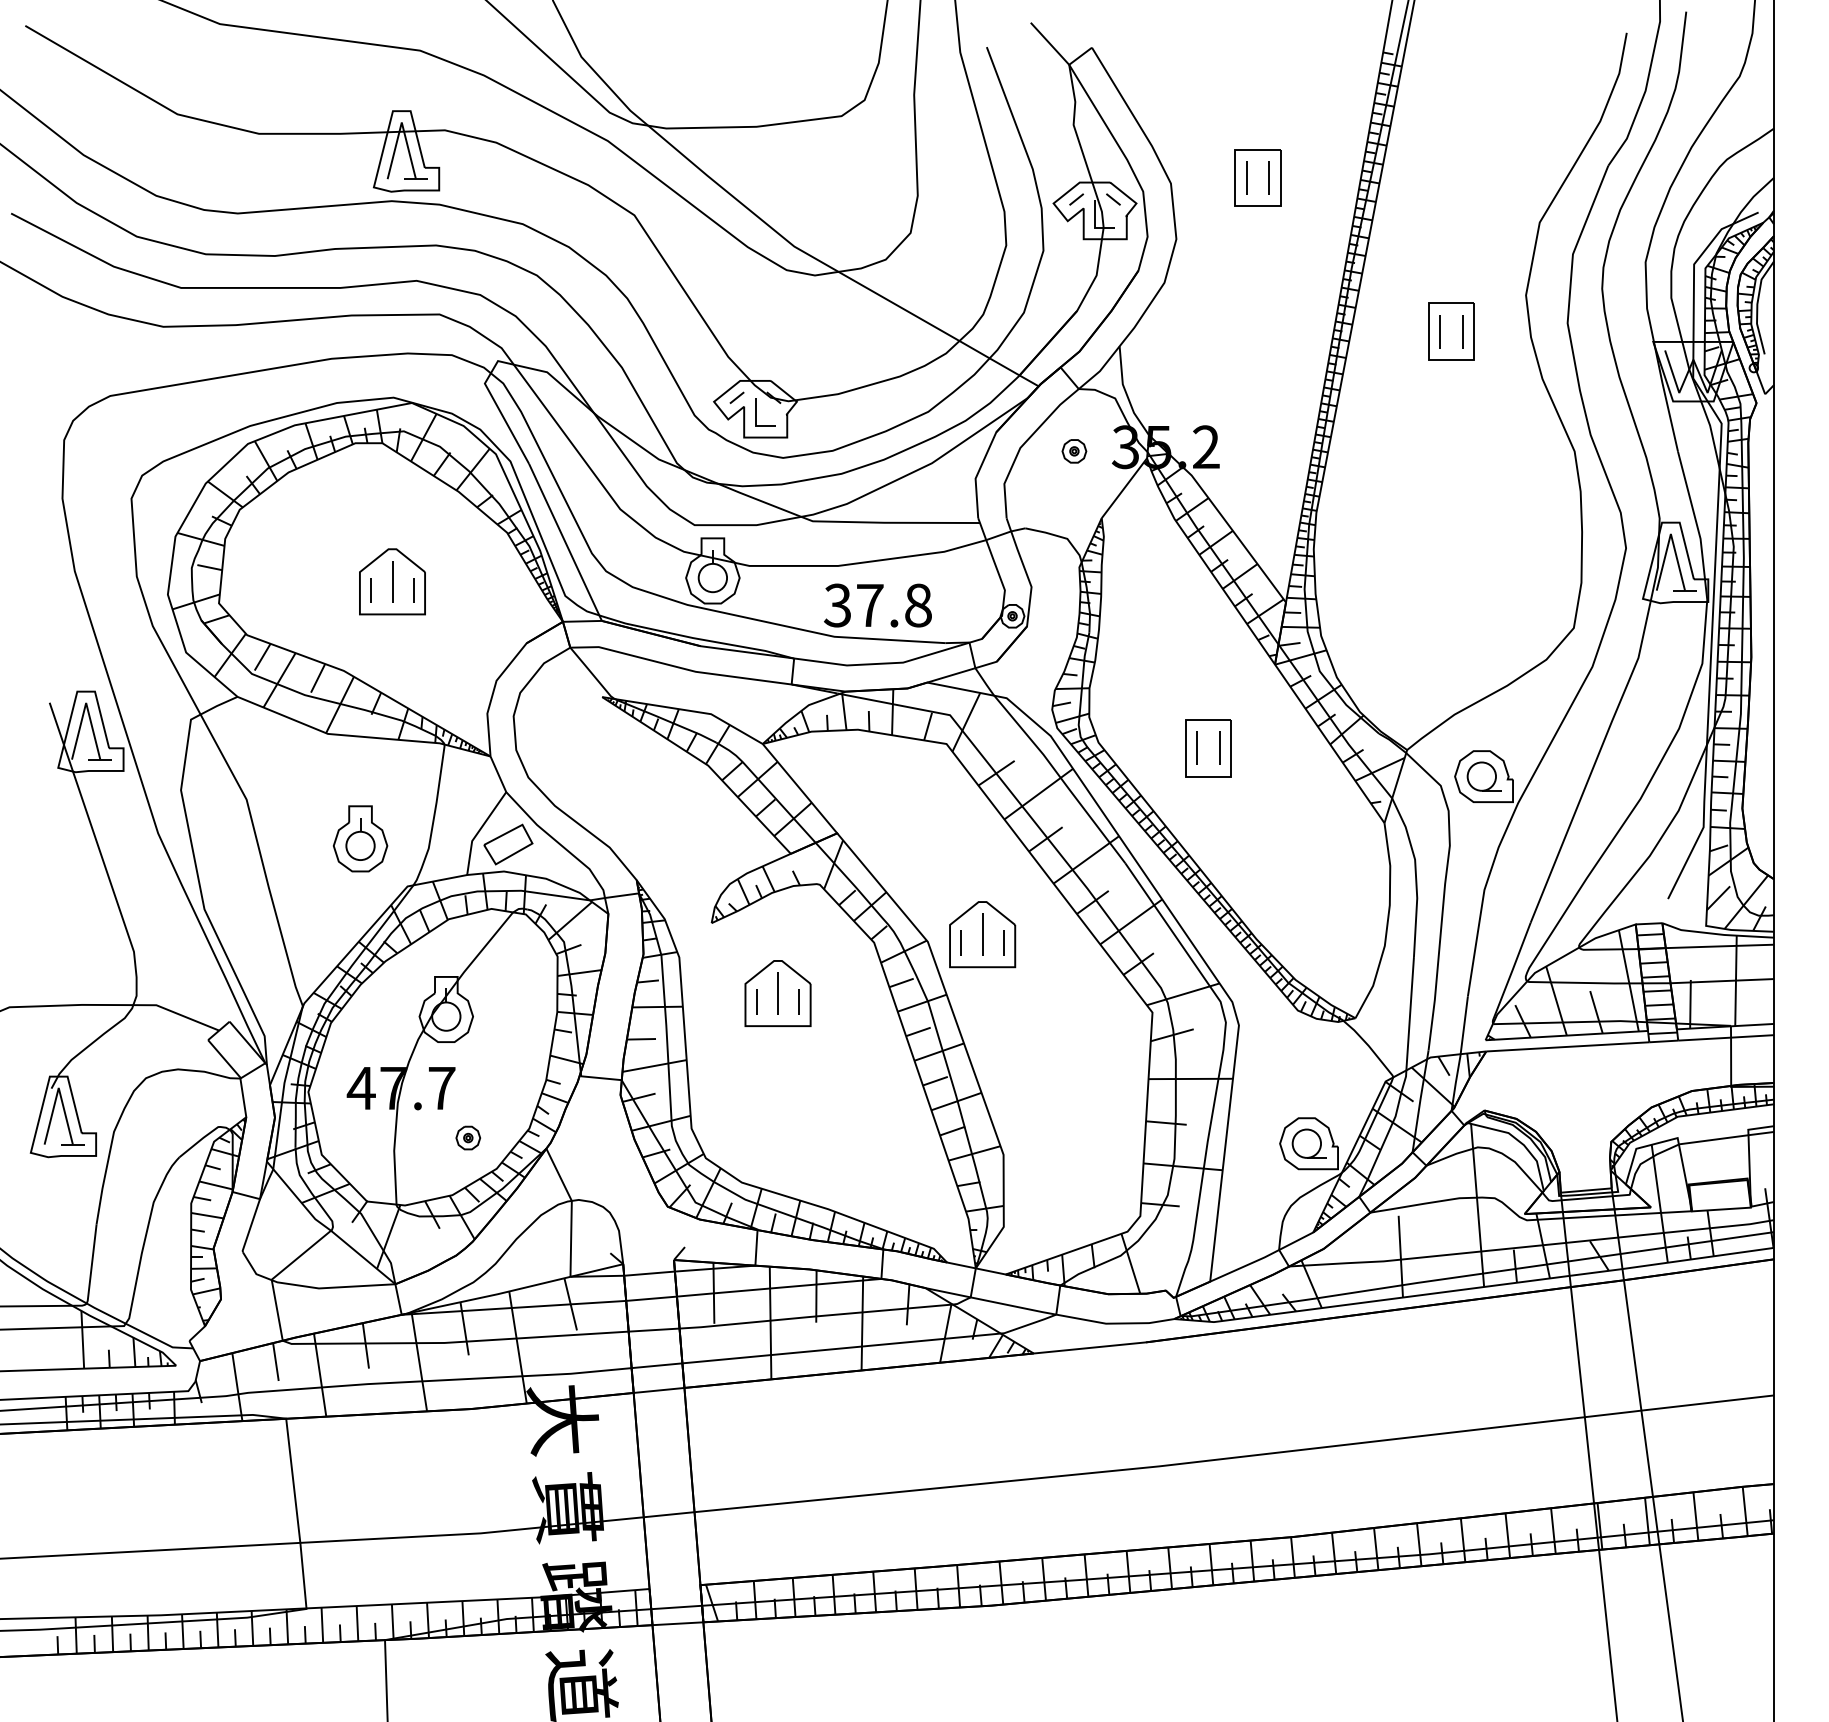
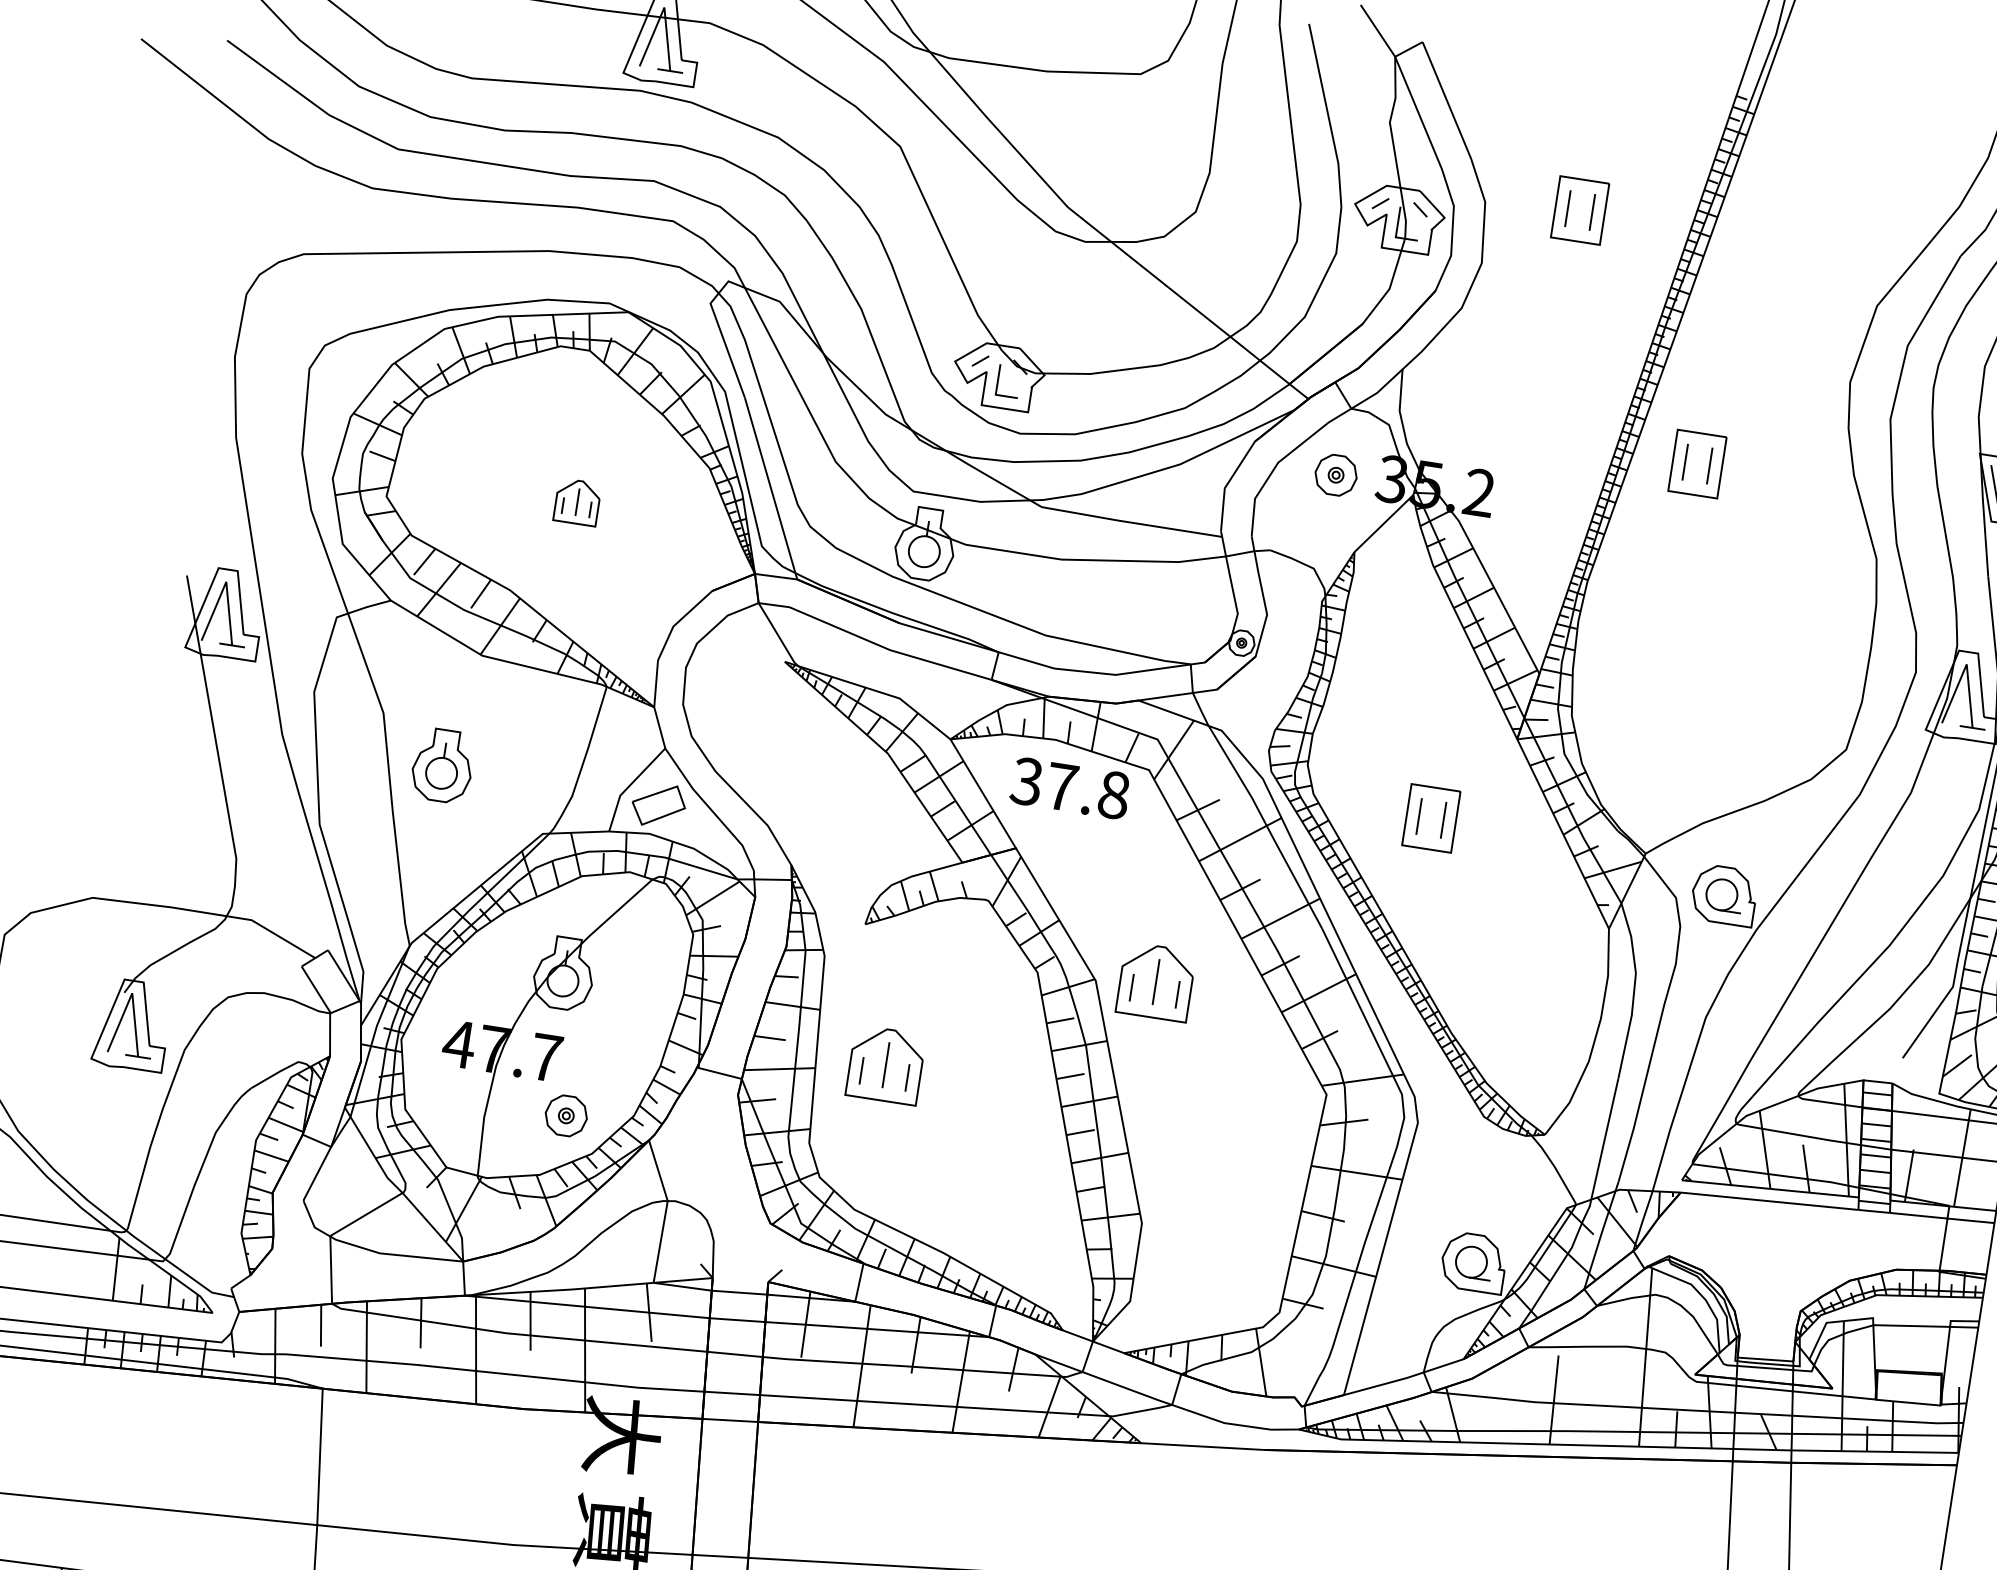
part: (1451, 331) -> (1697, 463), moved
part: (1074, 451) -> (1336, 475), size x1.6
part: (392, 581) -> (577, 501), size x0.6
text: (877, 605) -> (1069, 788), moved
part: (360, 838) -> (442, 765), moved
part: (777, 993) -> (885, 1065), moved
part: (468, 1137) -> (566, 1115), size x1.6

